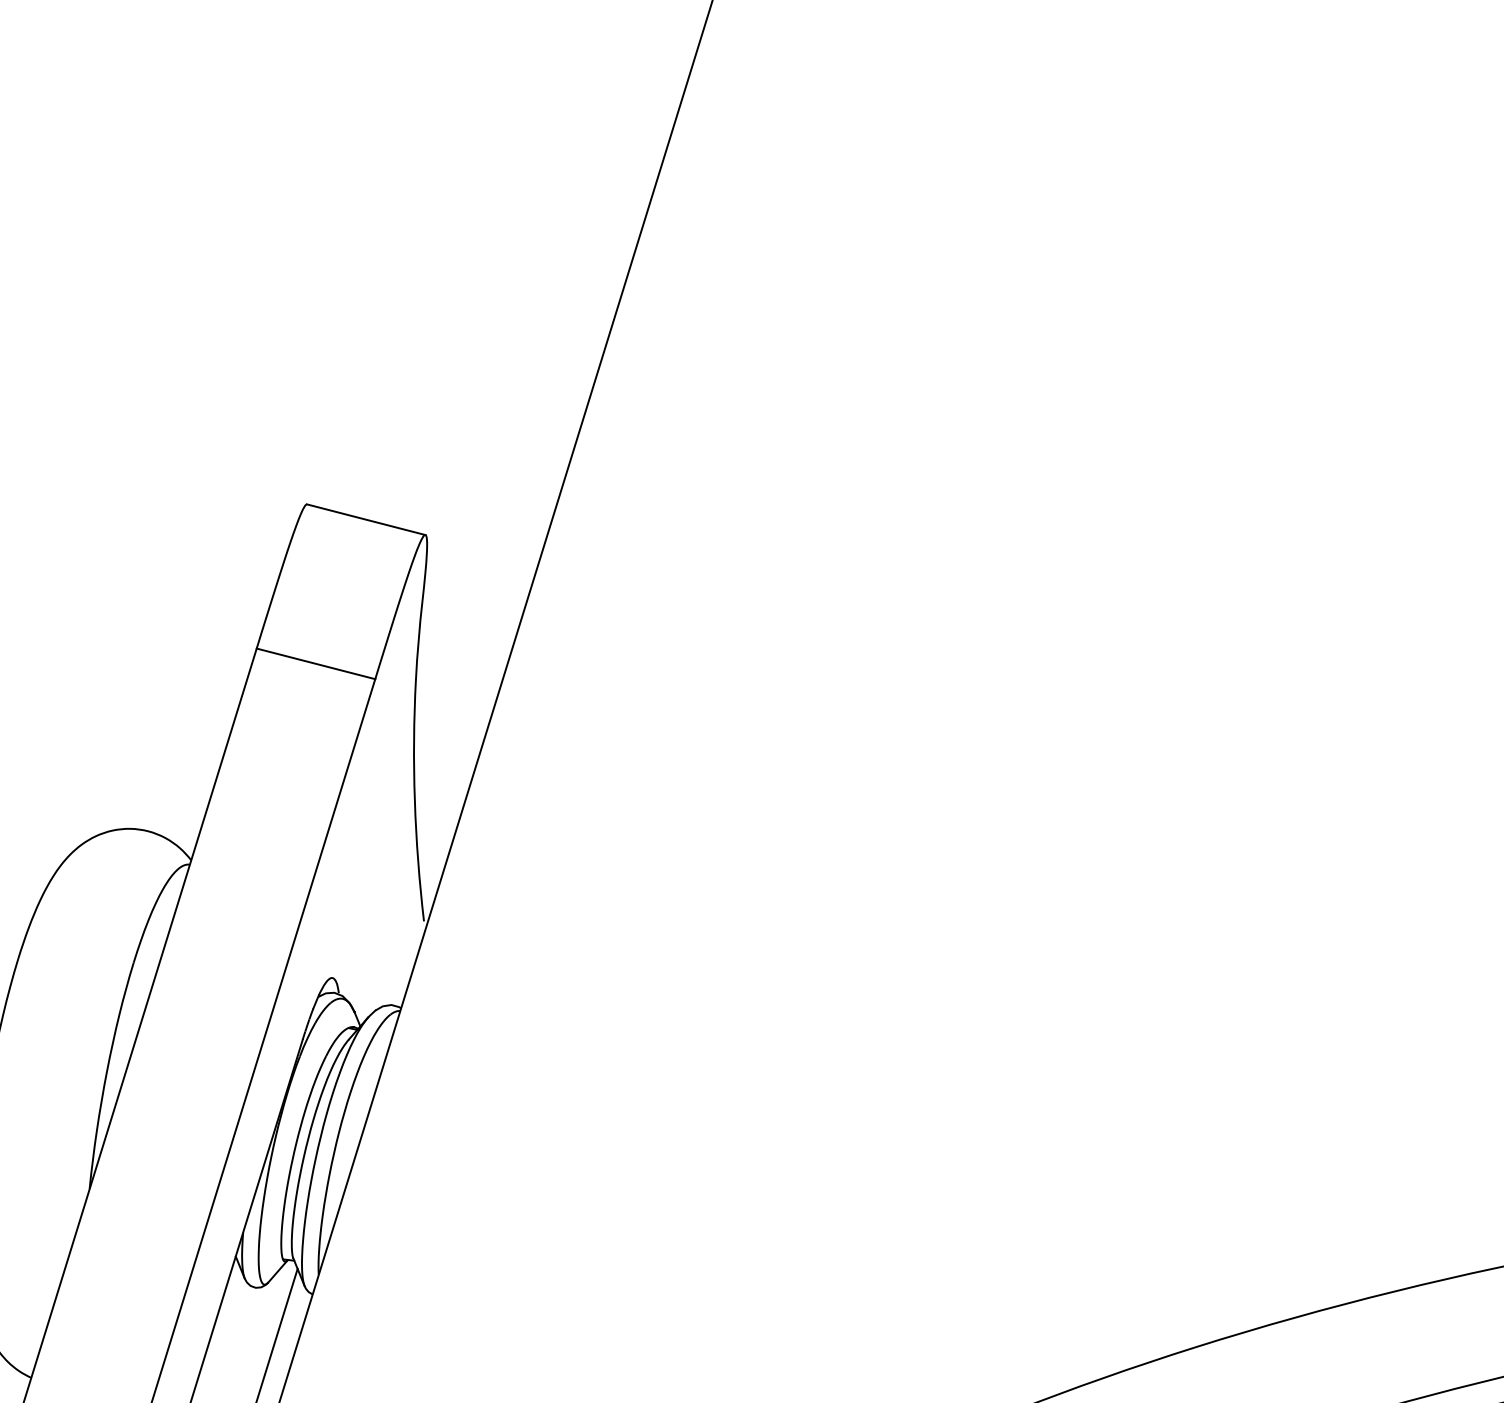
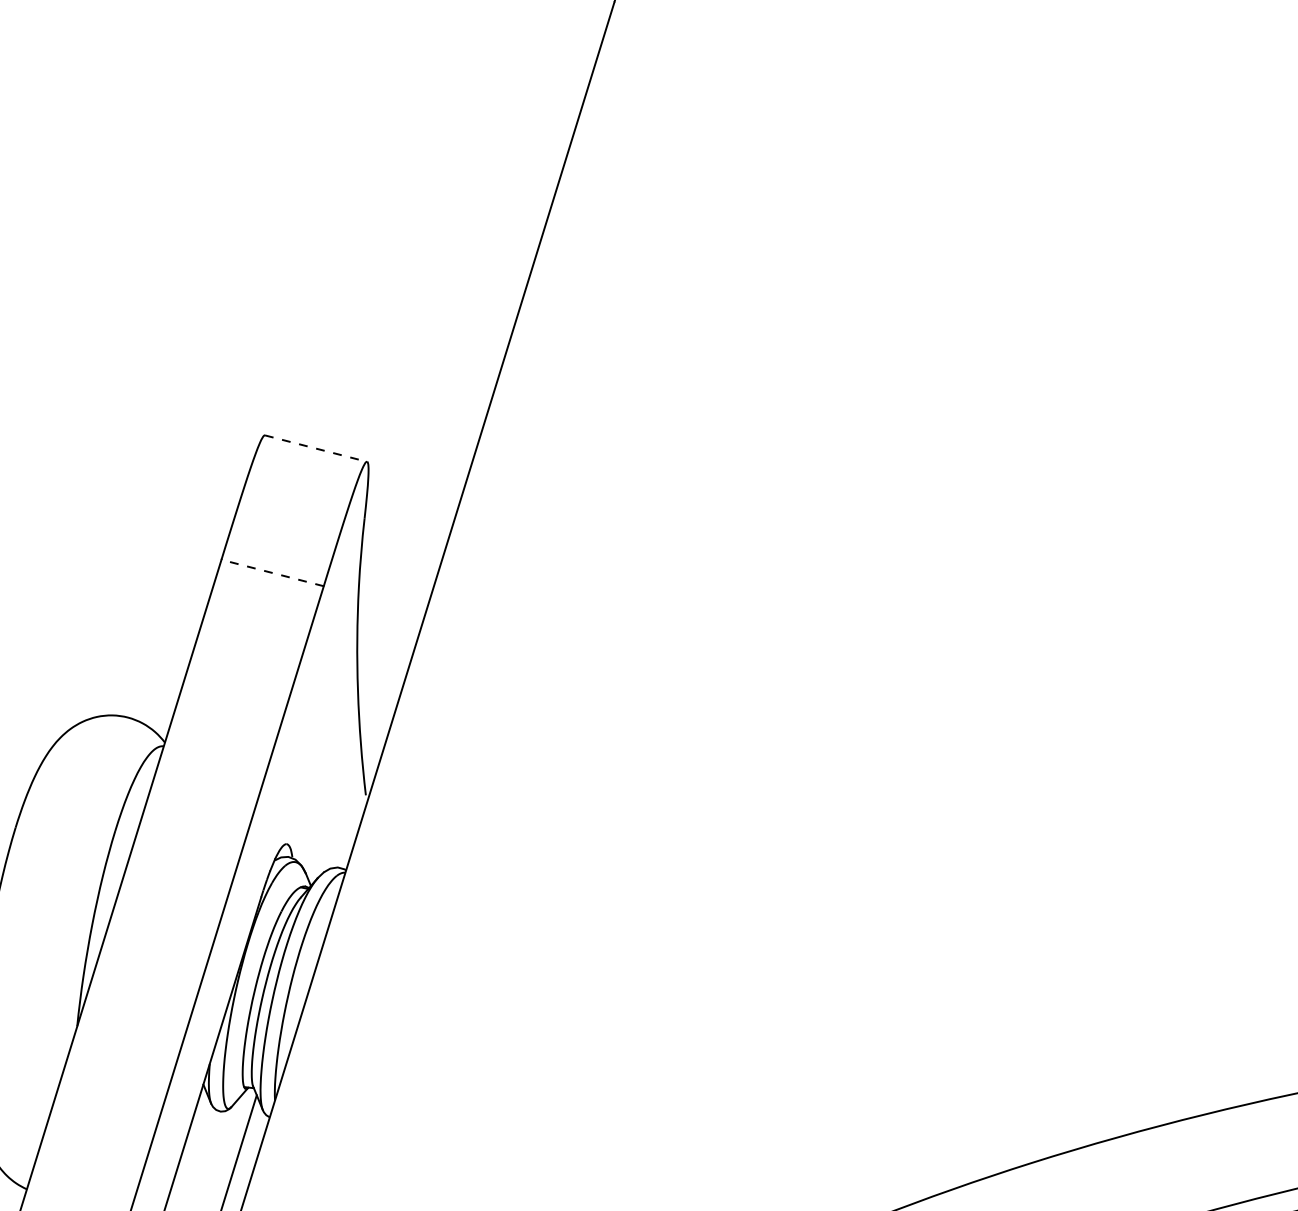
line: (366, 519) -> (316, 448), solid -> dashed
line: (315, 664) -> (272, 573), solid -> dashed

